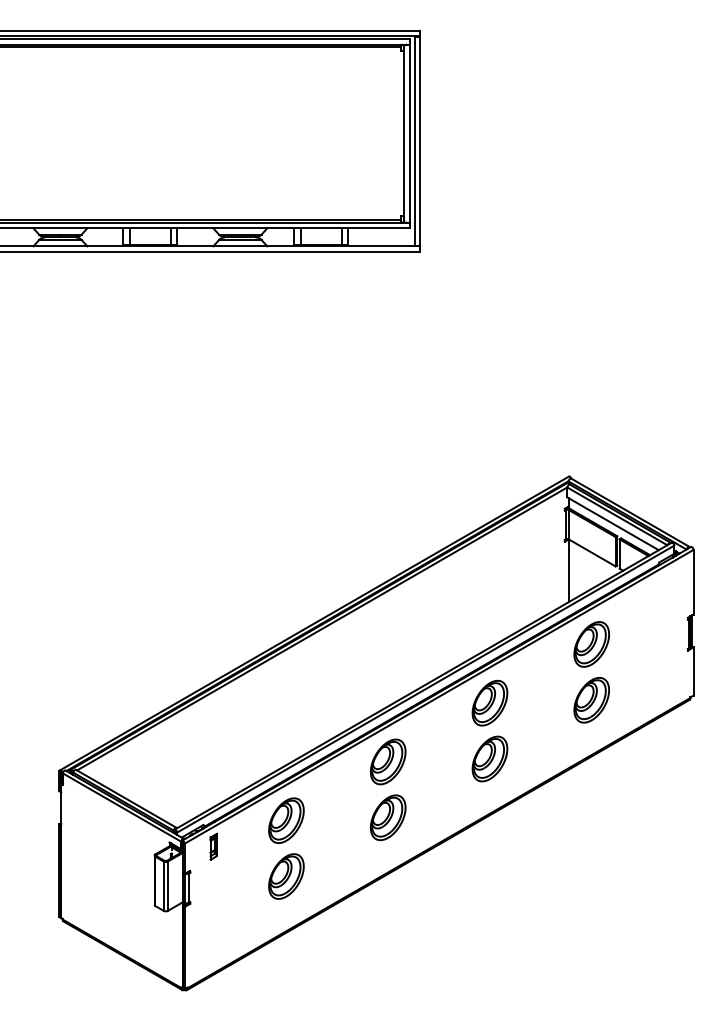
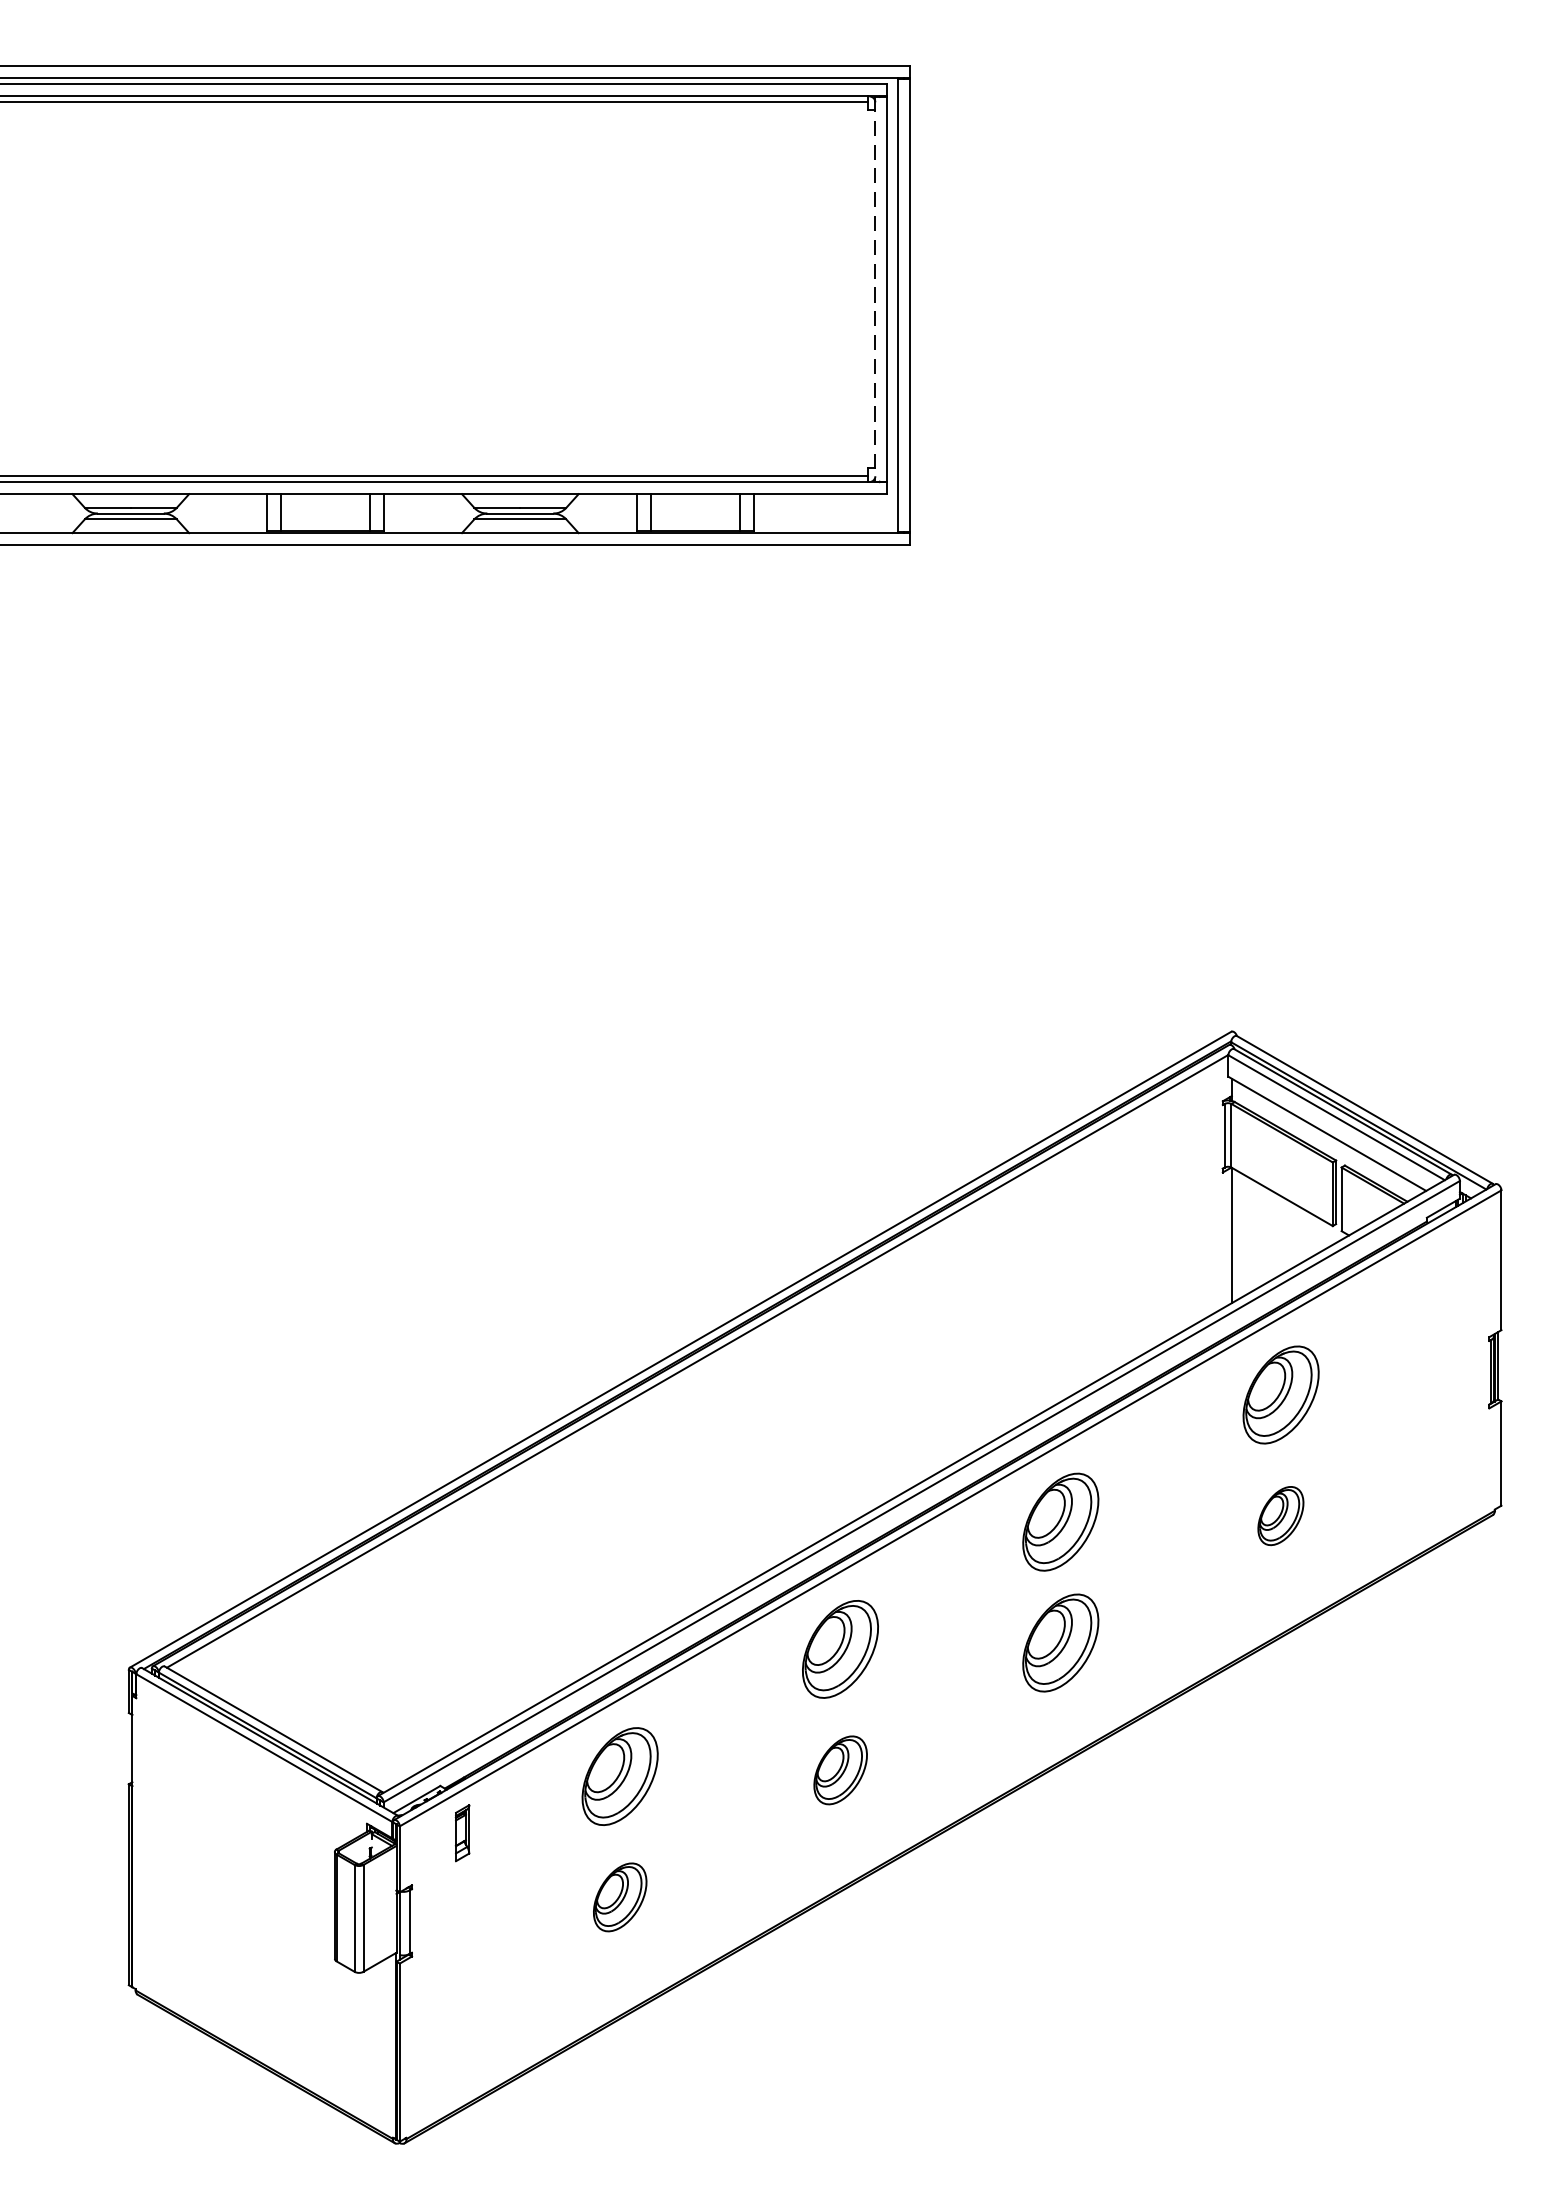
line: (404, 133) -> (875, 288), solid -> dashed
part: (591, 700) -> (1280, 1516), size x0.6
part: (388, 817) -> (841, 1769), size x0.7
part: (286, 876) -> (620, 1897), size x0.7

